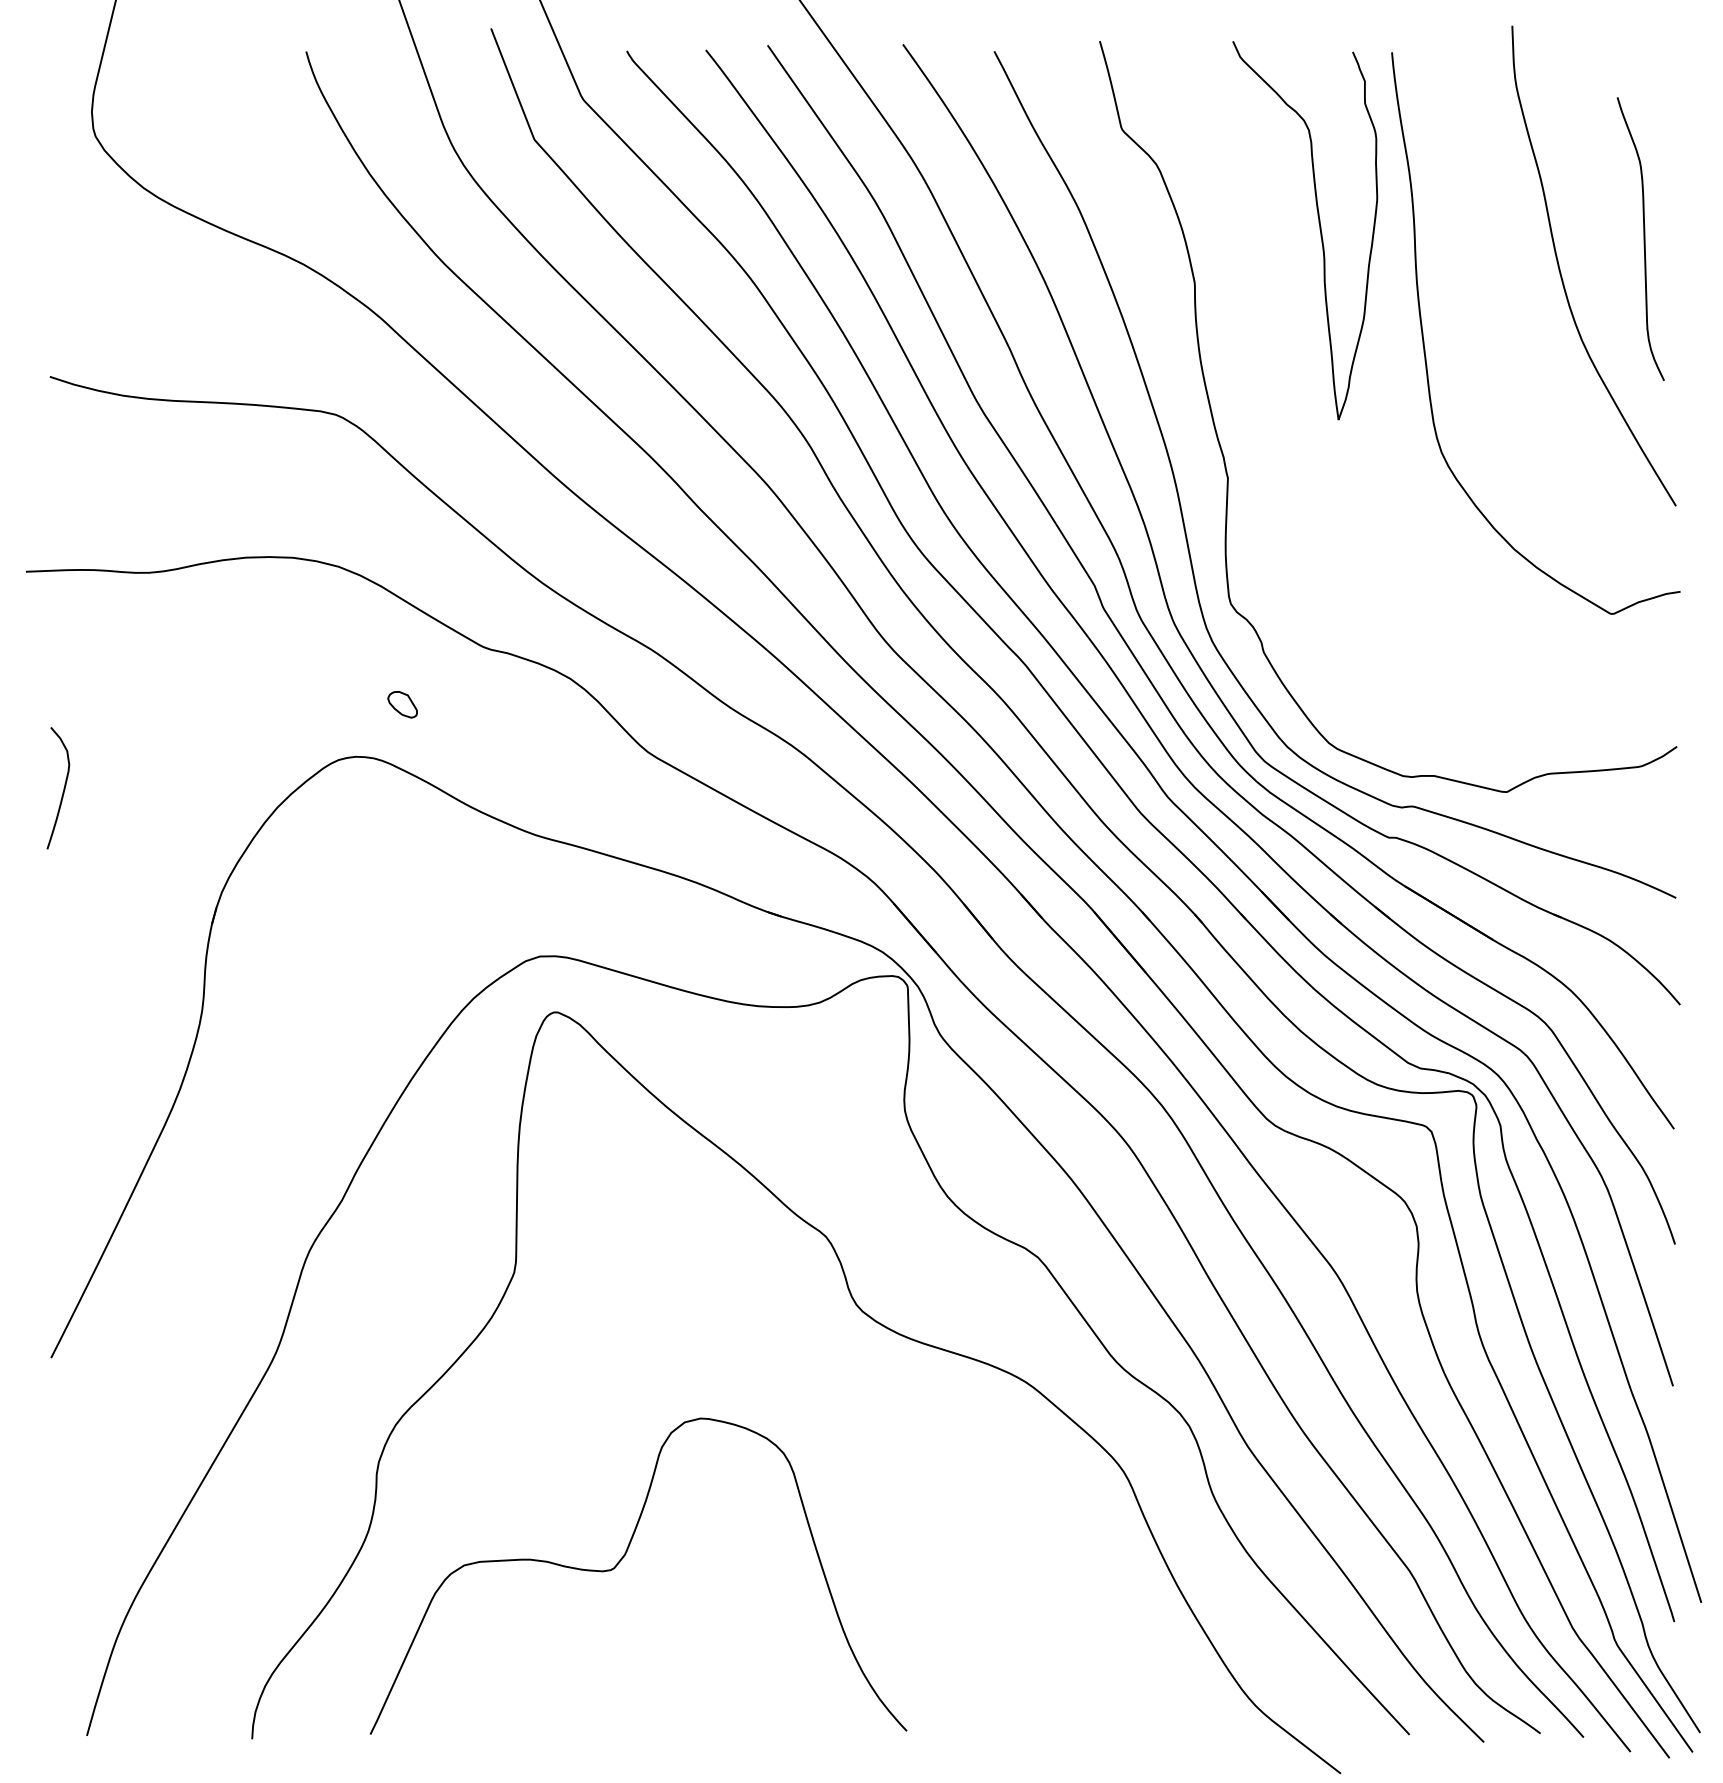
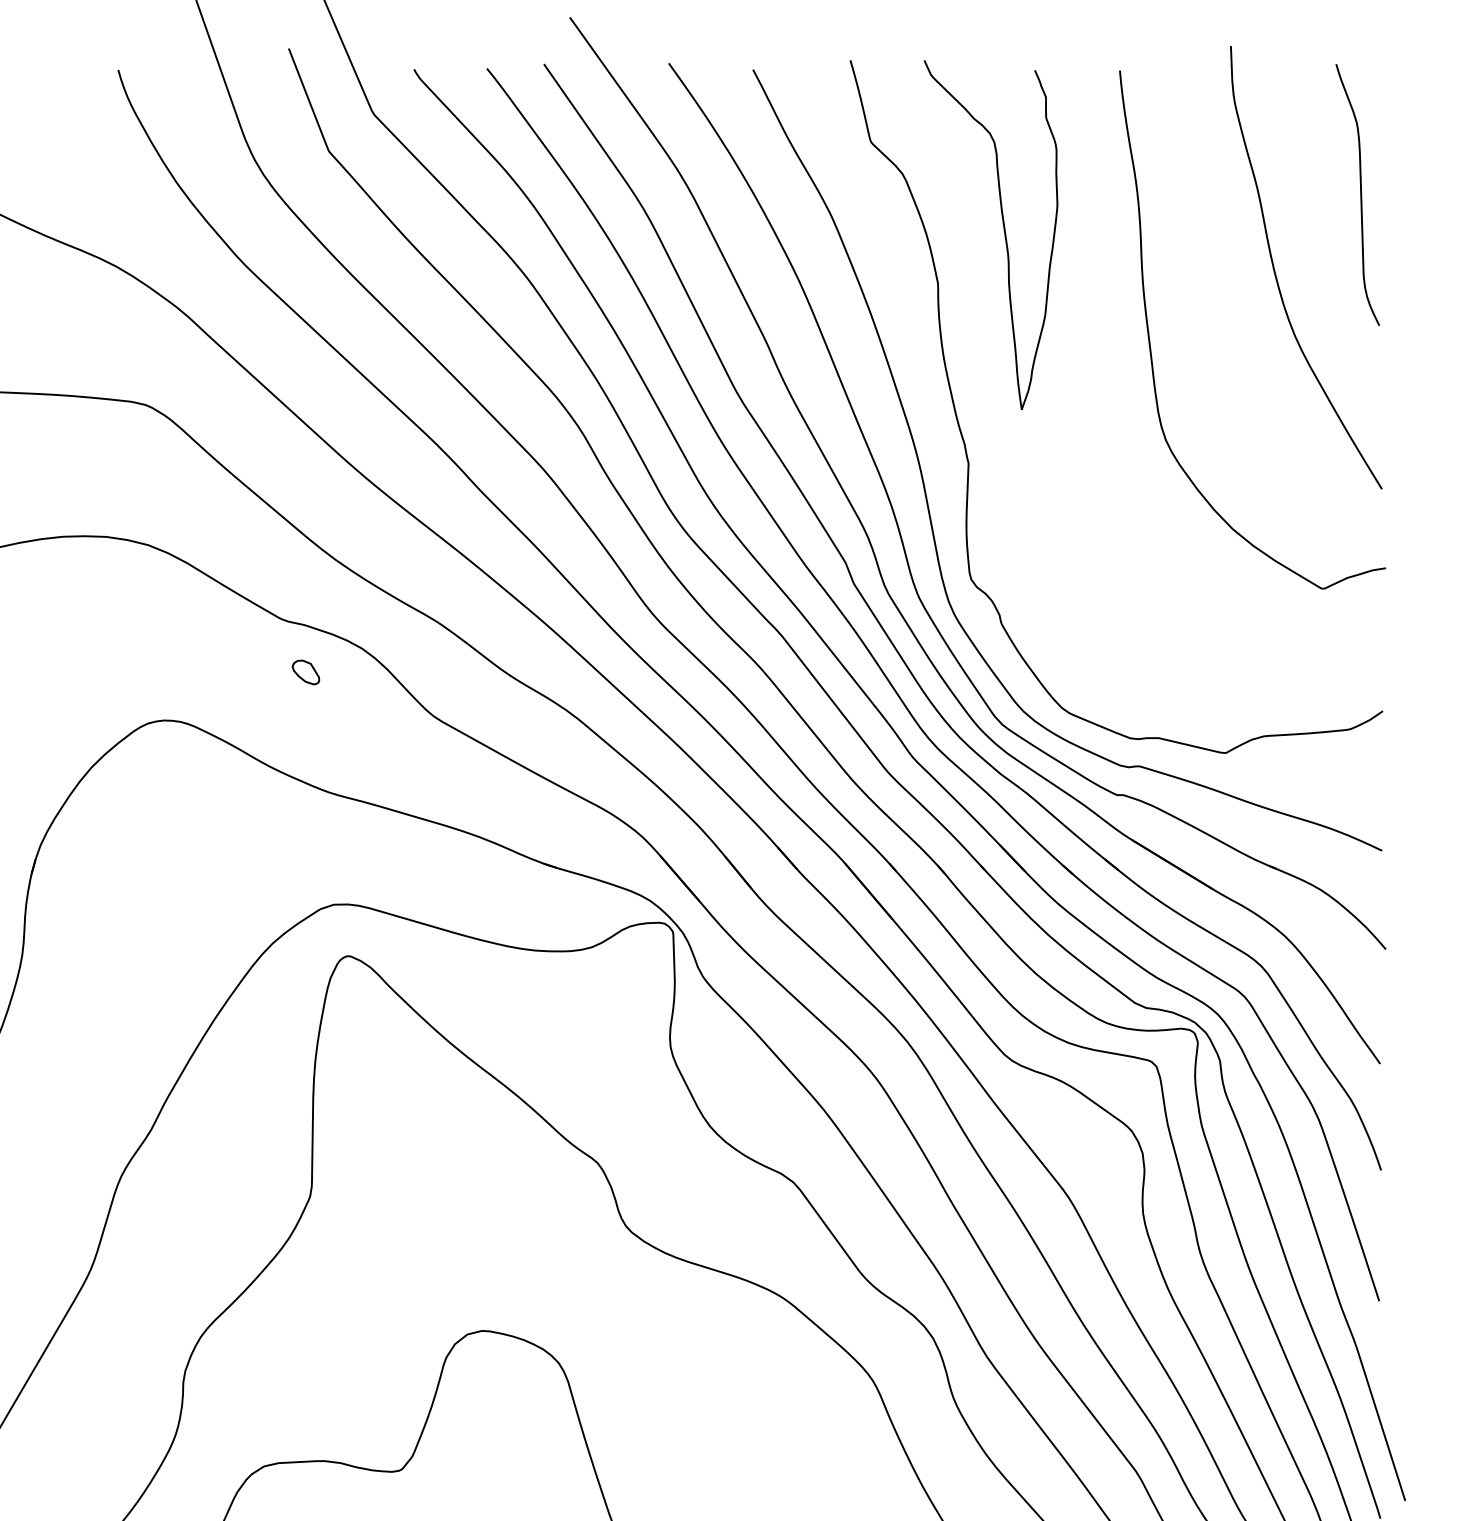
curve: (1319, 229) -> (1004, 234), moved
curve: (1643, 238) -> (1360, 194), moved
part: (402, 704) -> (305, 672), moved

